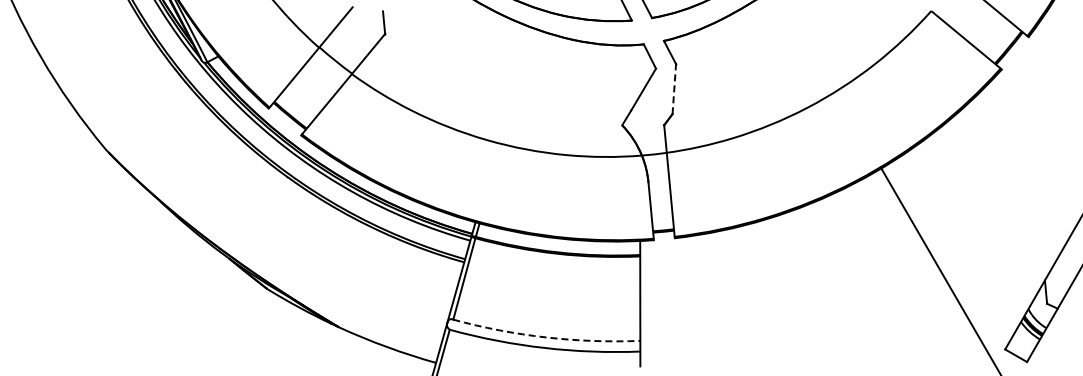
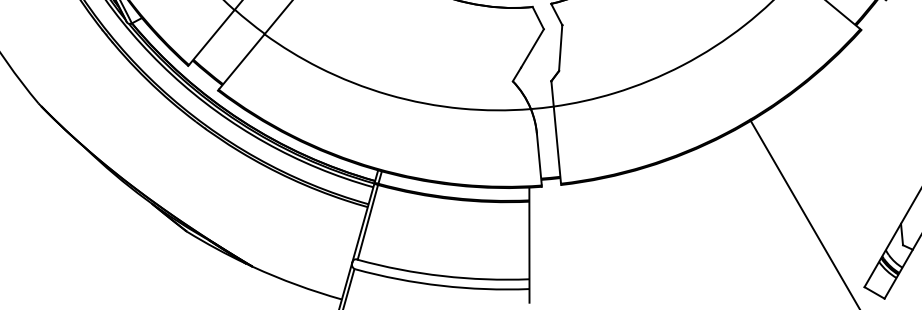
line: (674, 88) -> (560, 47), dashed -> solid
arc: (546, 337) -> (443, 276), dashed -> solid

